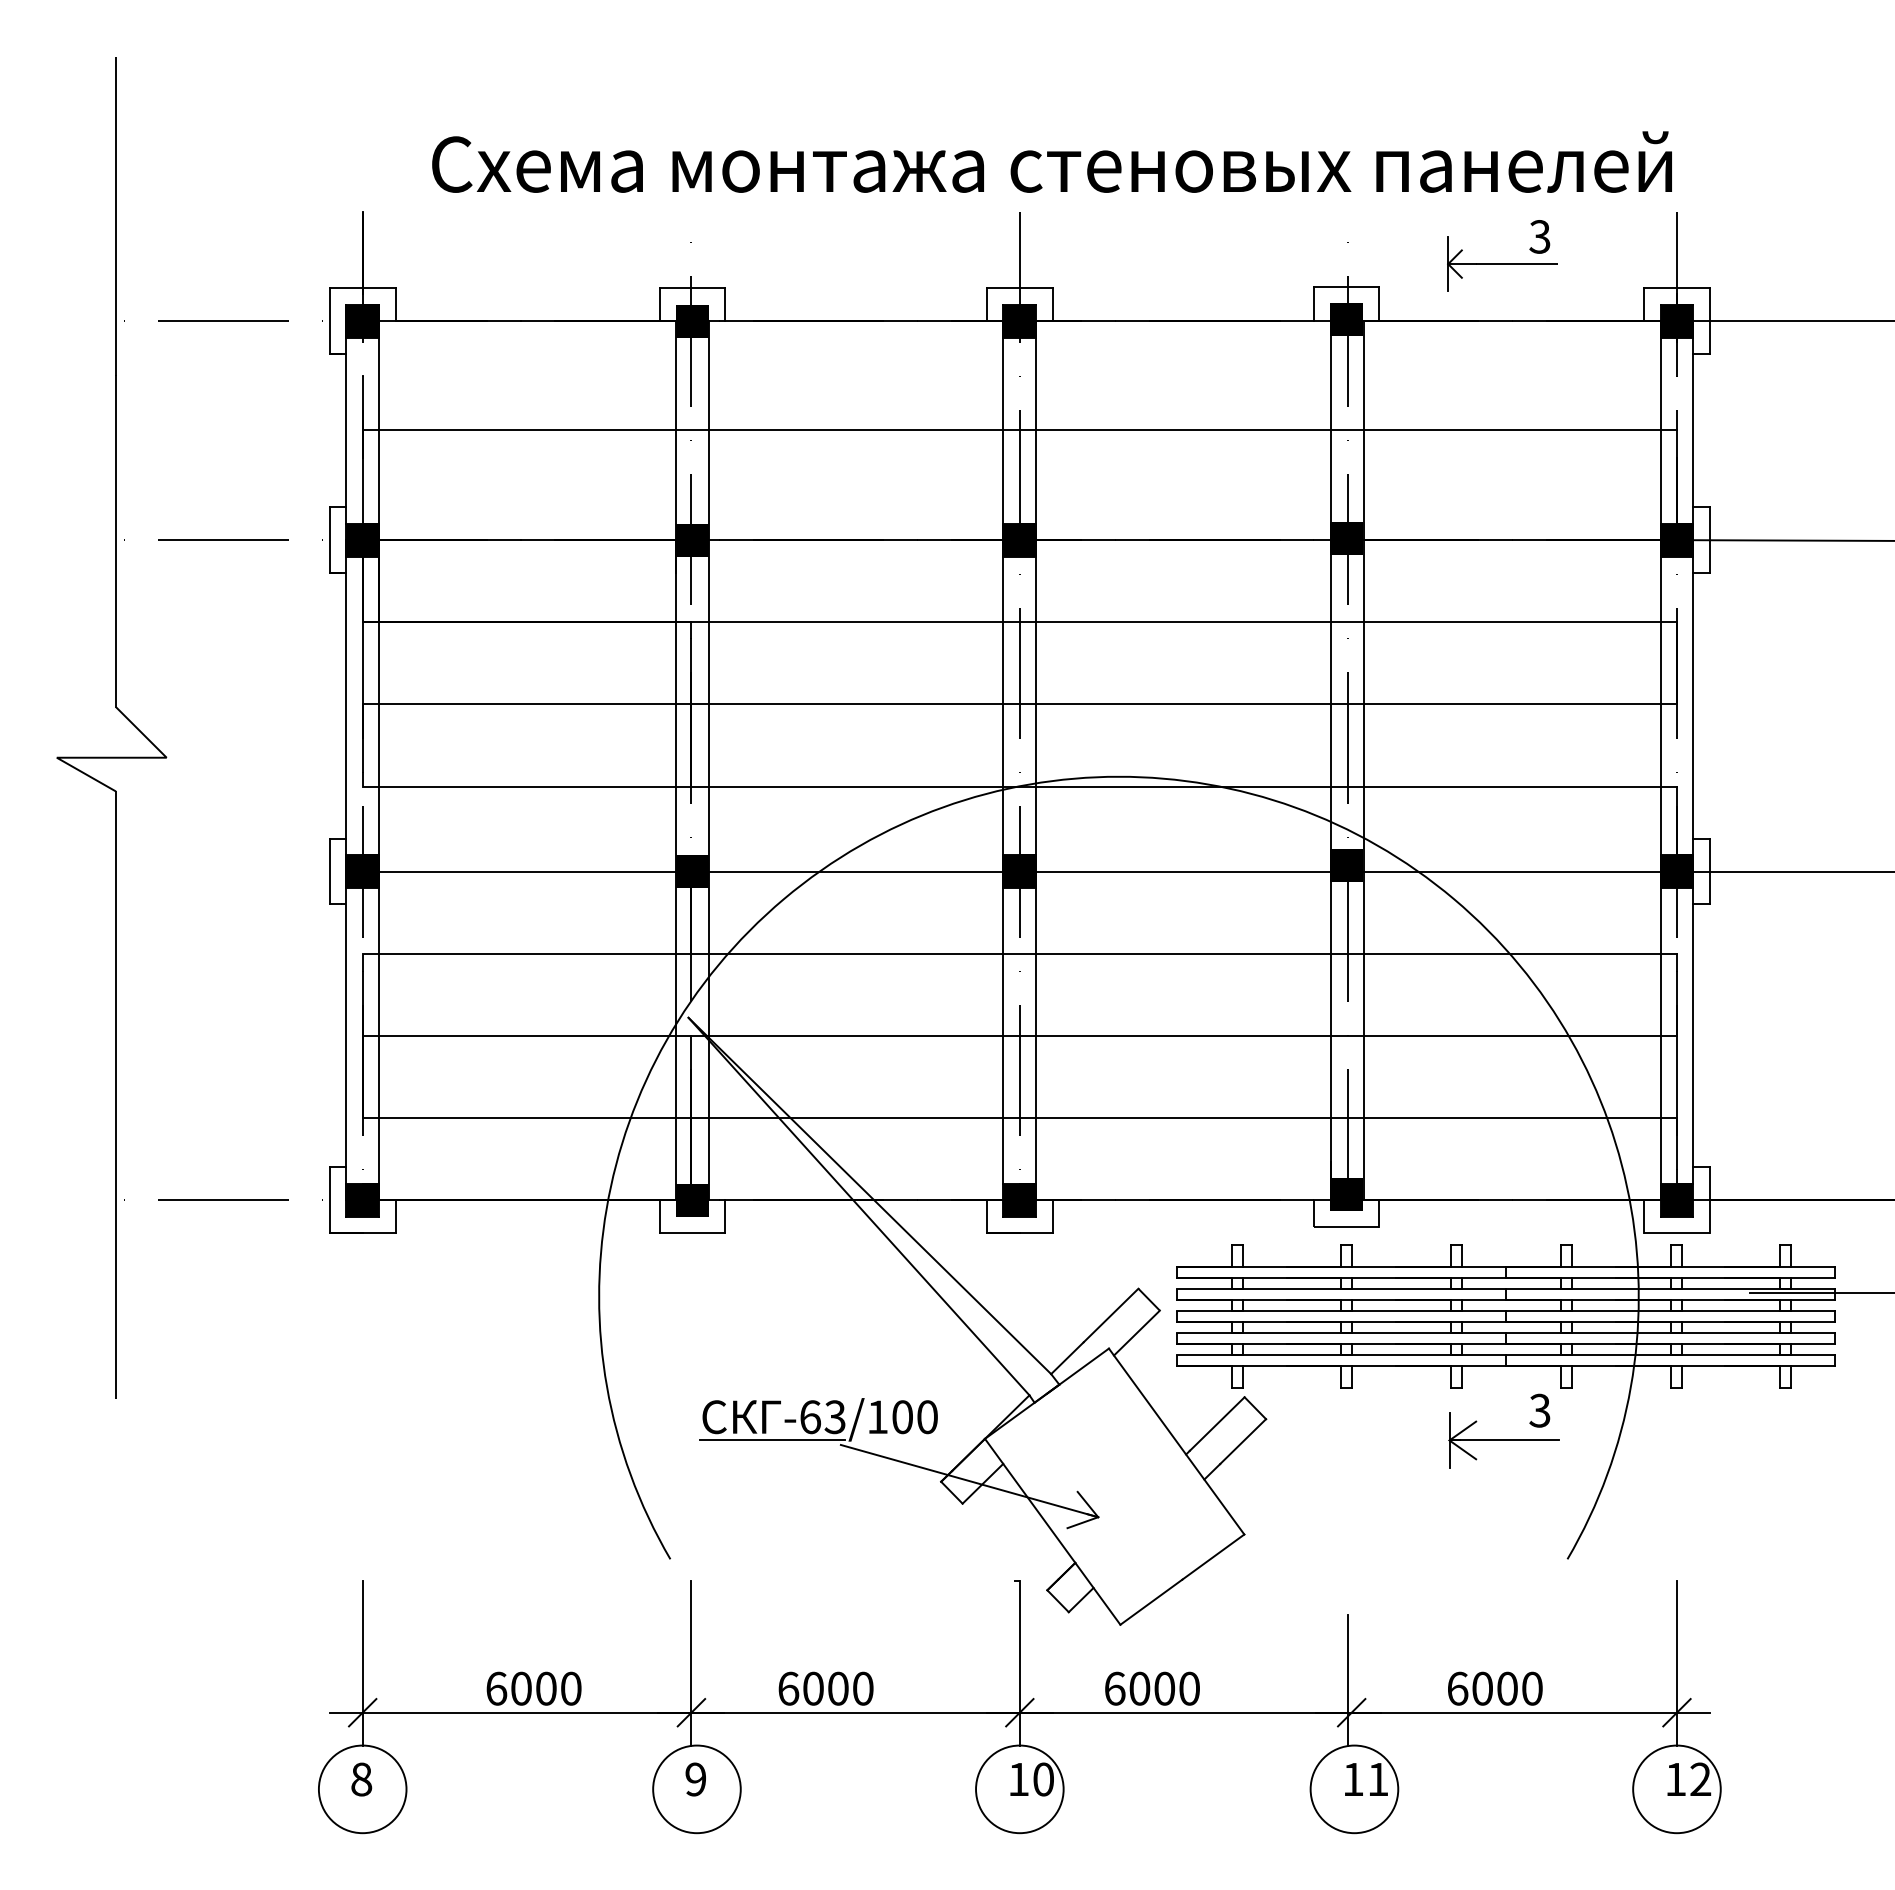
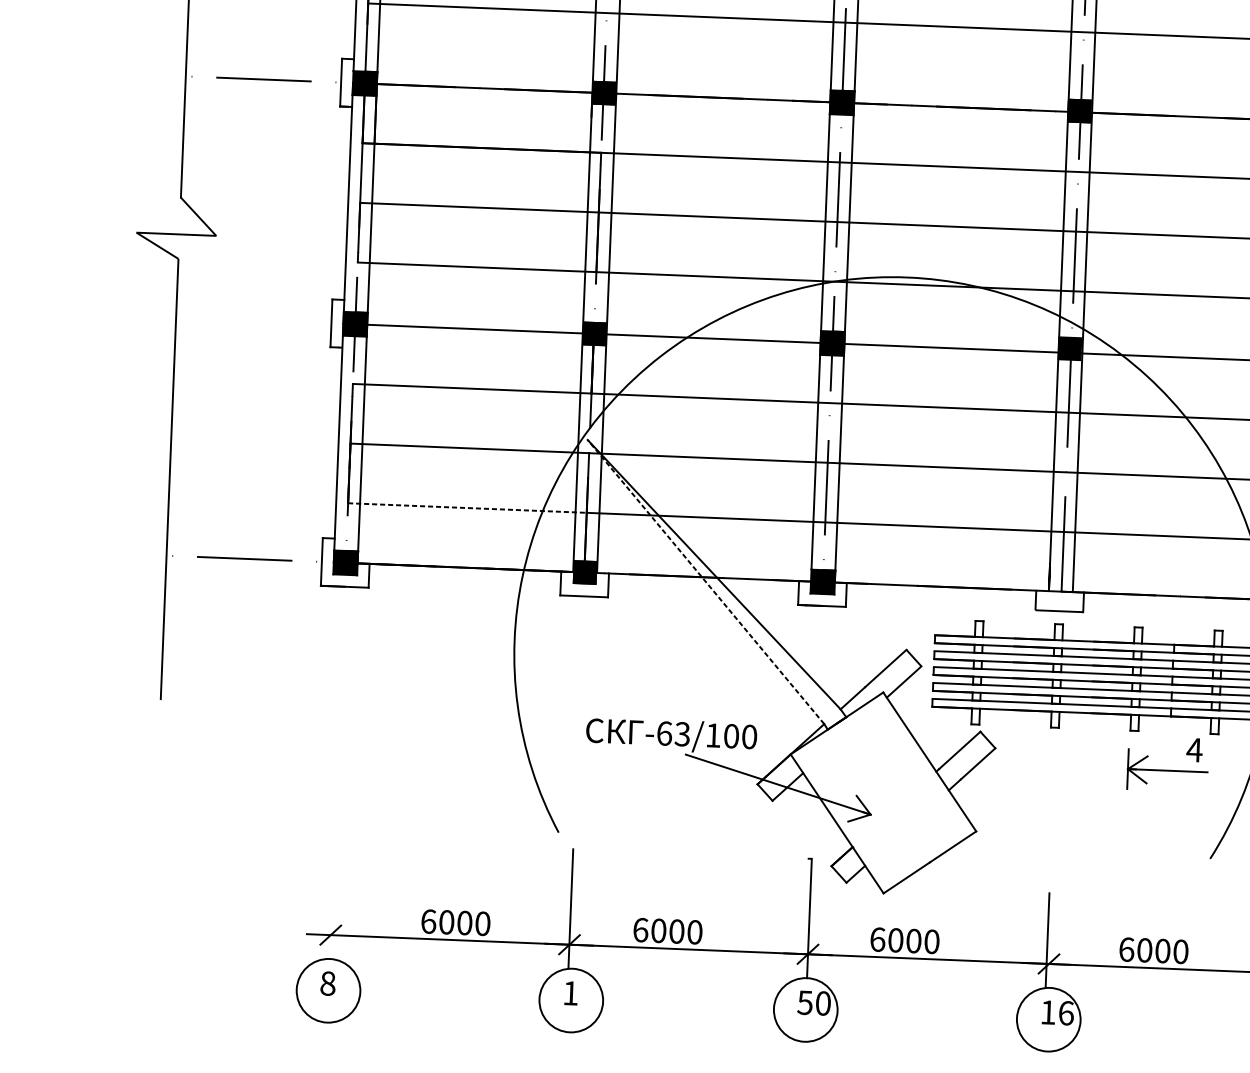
line: (527, 1118) -> (467, 508), solid -> dashed
fill: (1346, 1193) -> (1060, 586), removed
line: (858, 1206) -> (705, 581), solid -> dashed
text: (1539, 1410) -> (1194, 749), 3 -> 4
line: (771, 1440) -> (635, 749), removed
line: (362, 1663) -> (332, 899), removed
text: (695, 1779) -> (570, 993), 9 -> 1
text: (1018, 1779) -> (805, 1002), 10 -> 50
text: (1378, 1779) -> (1066, 1013), 11 -> 16

